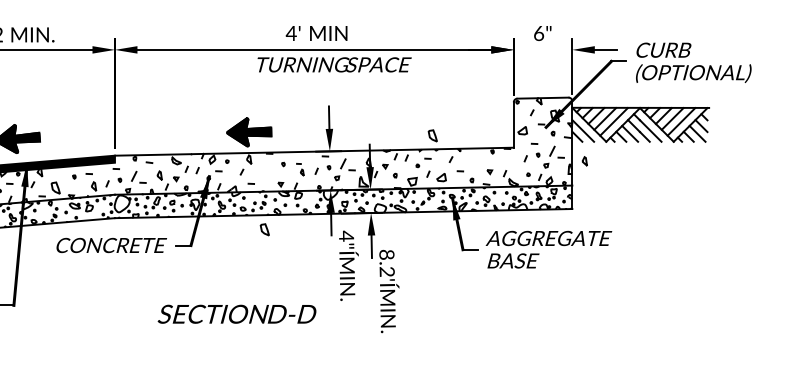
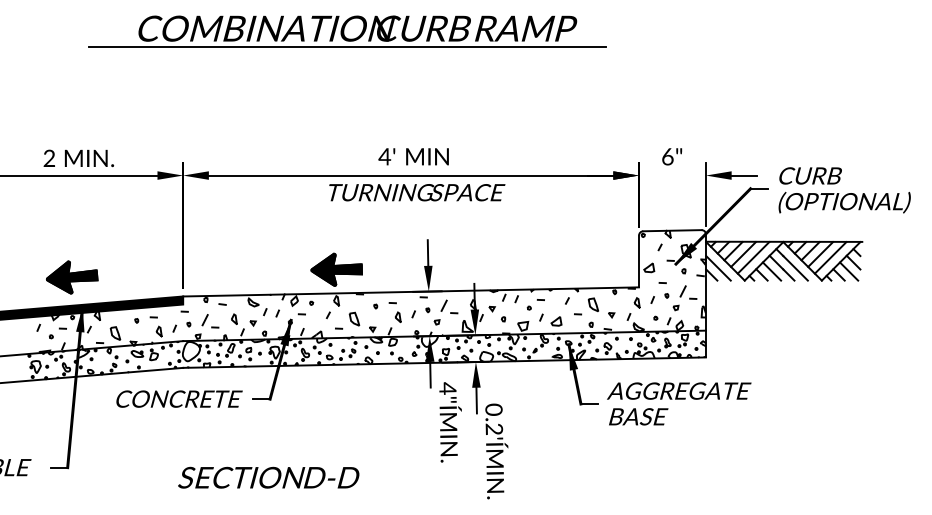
text: (334, 64) -> (417, 192), moved
part: (431, 135) -> (592, 304), moved
part: (584, 160) -> (636, 302), moved
part: (299, 169) -> (394, 312), size x1.43
part: (264, 229) -> (354, 318), moved
text: (386, 254) -> (493, 409), 8.2'ÍMIN. -> 0.2'ÍMIN.
text: (236, 314) -> (268, 477), moved

